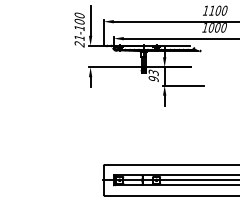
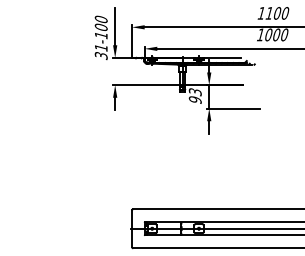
text: (79, 44) -> (101, 56), 21-100 -> 31-100

